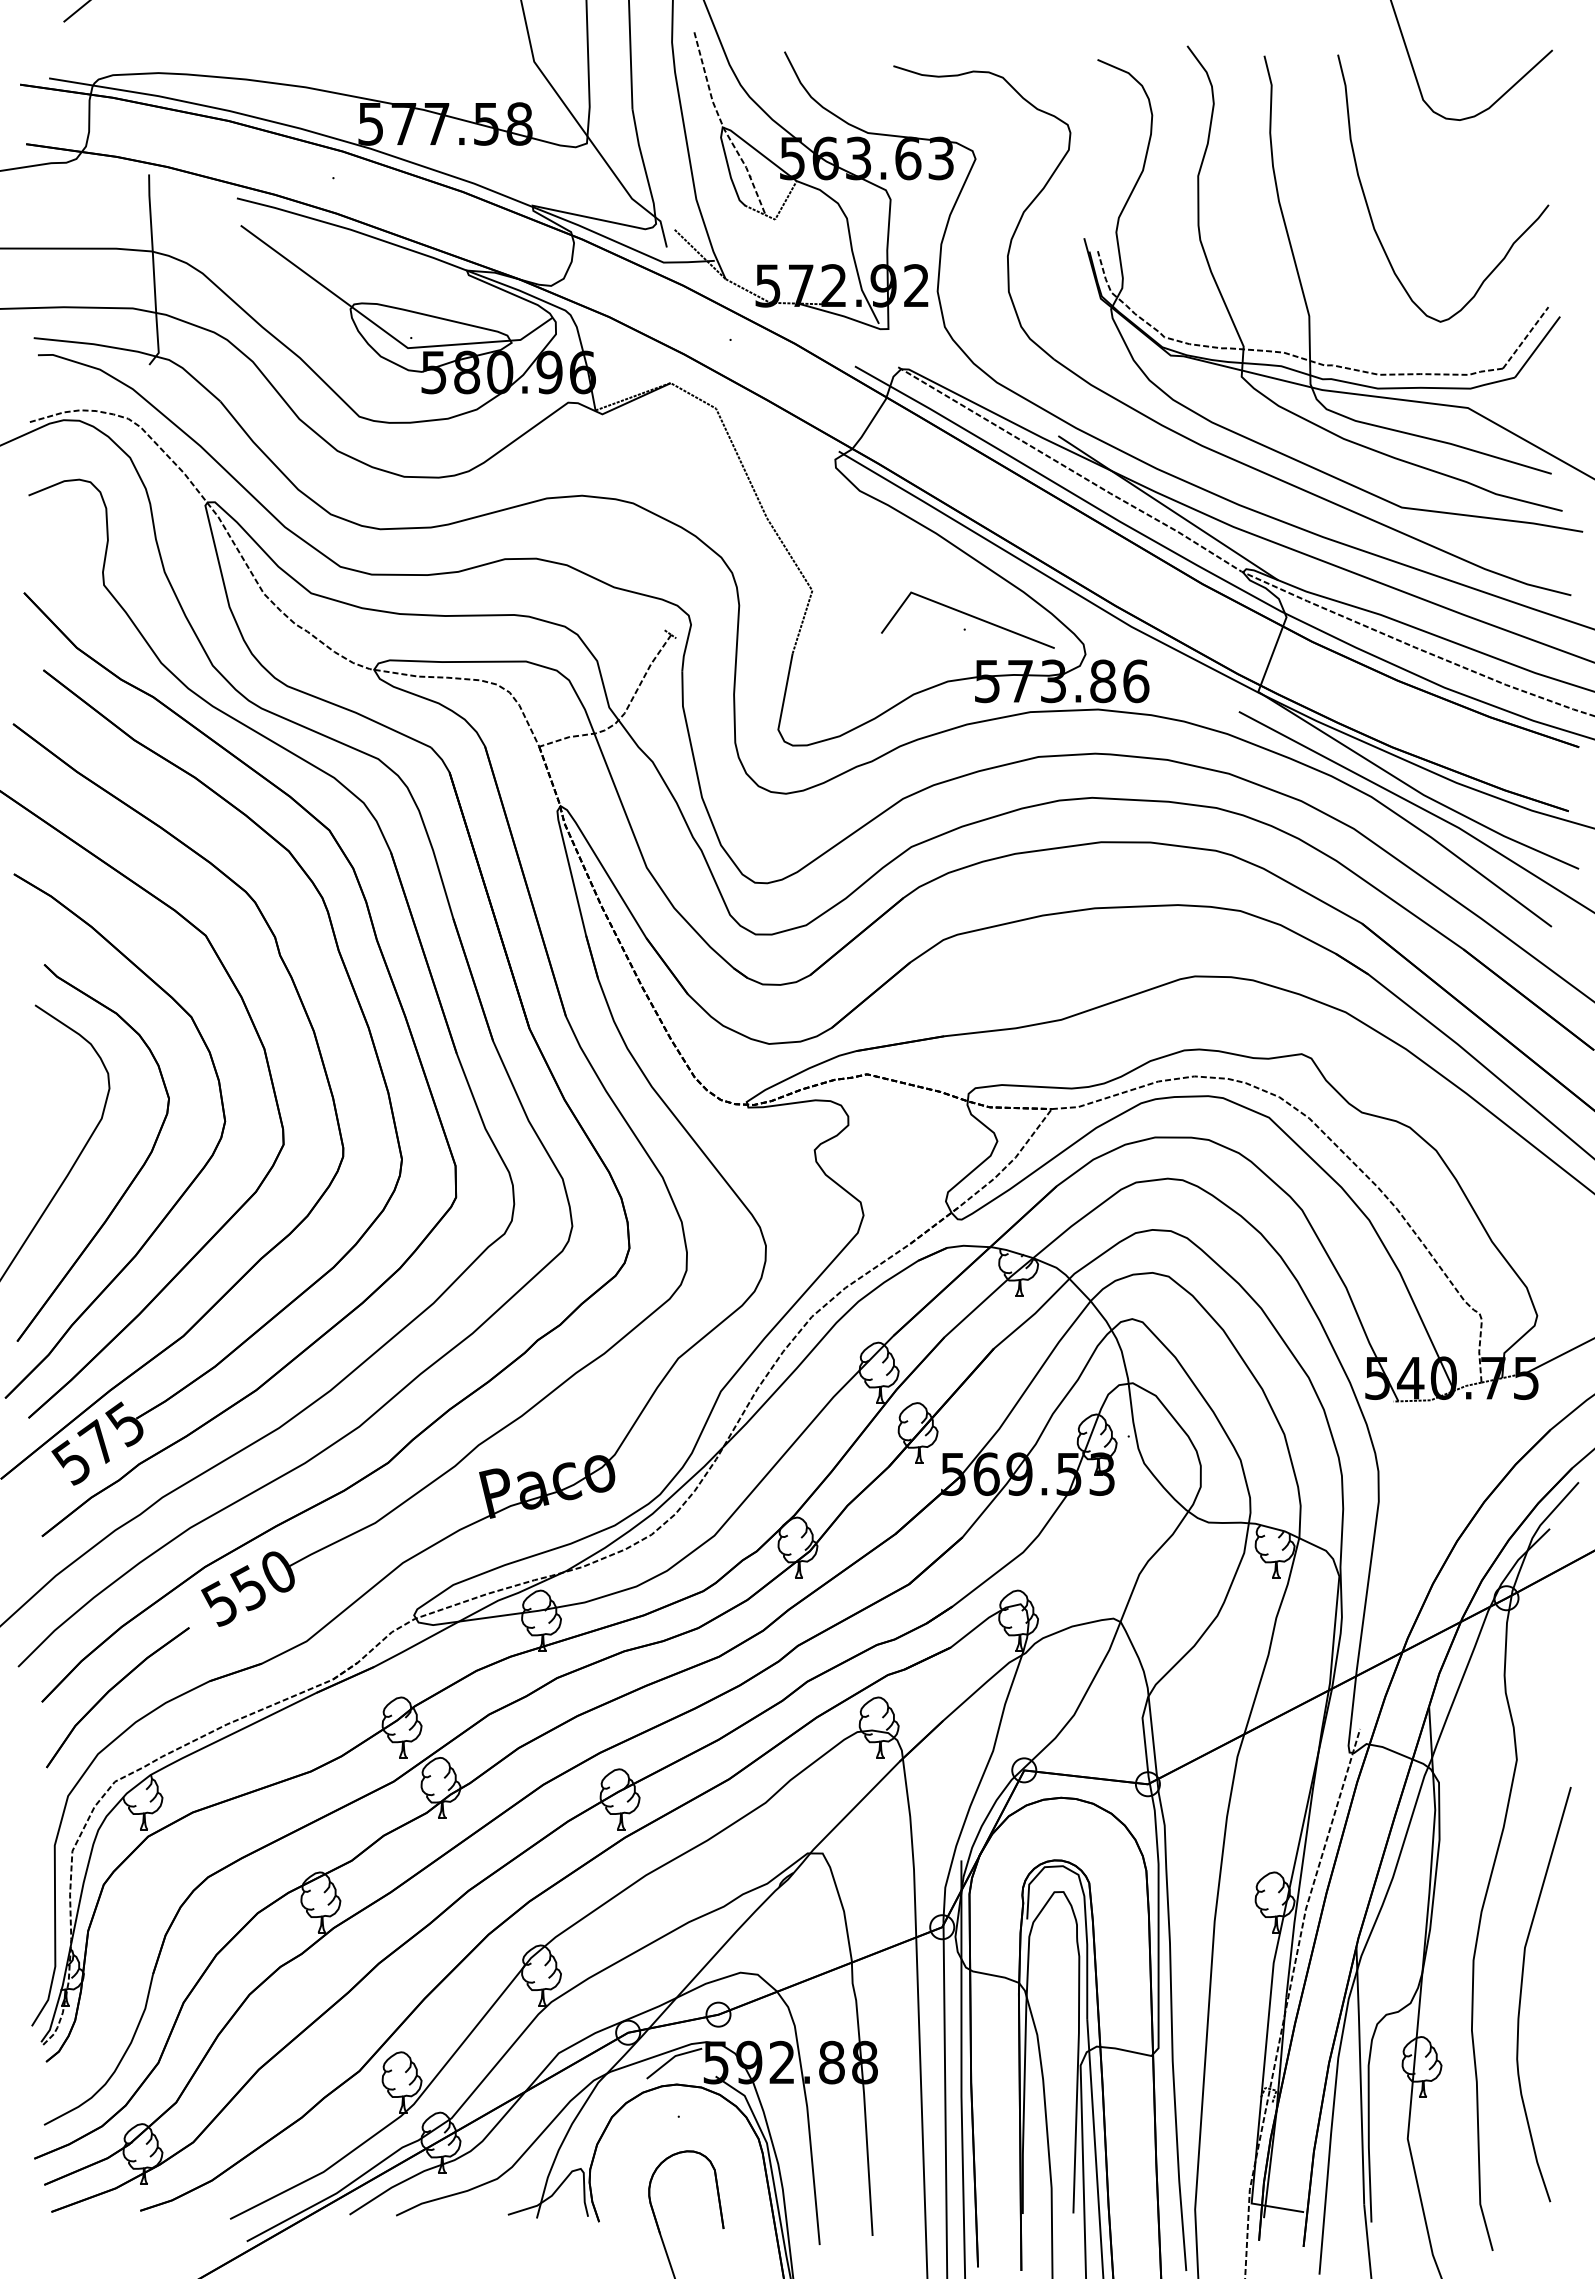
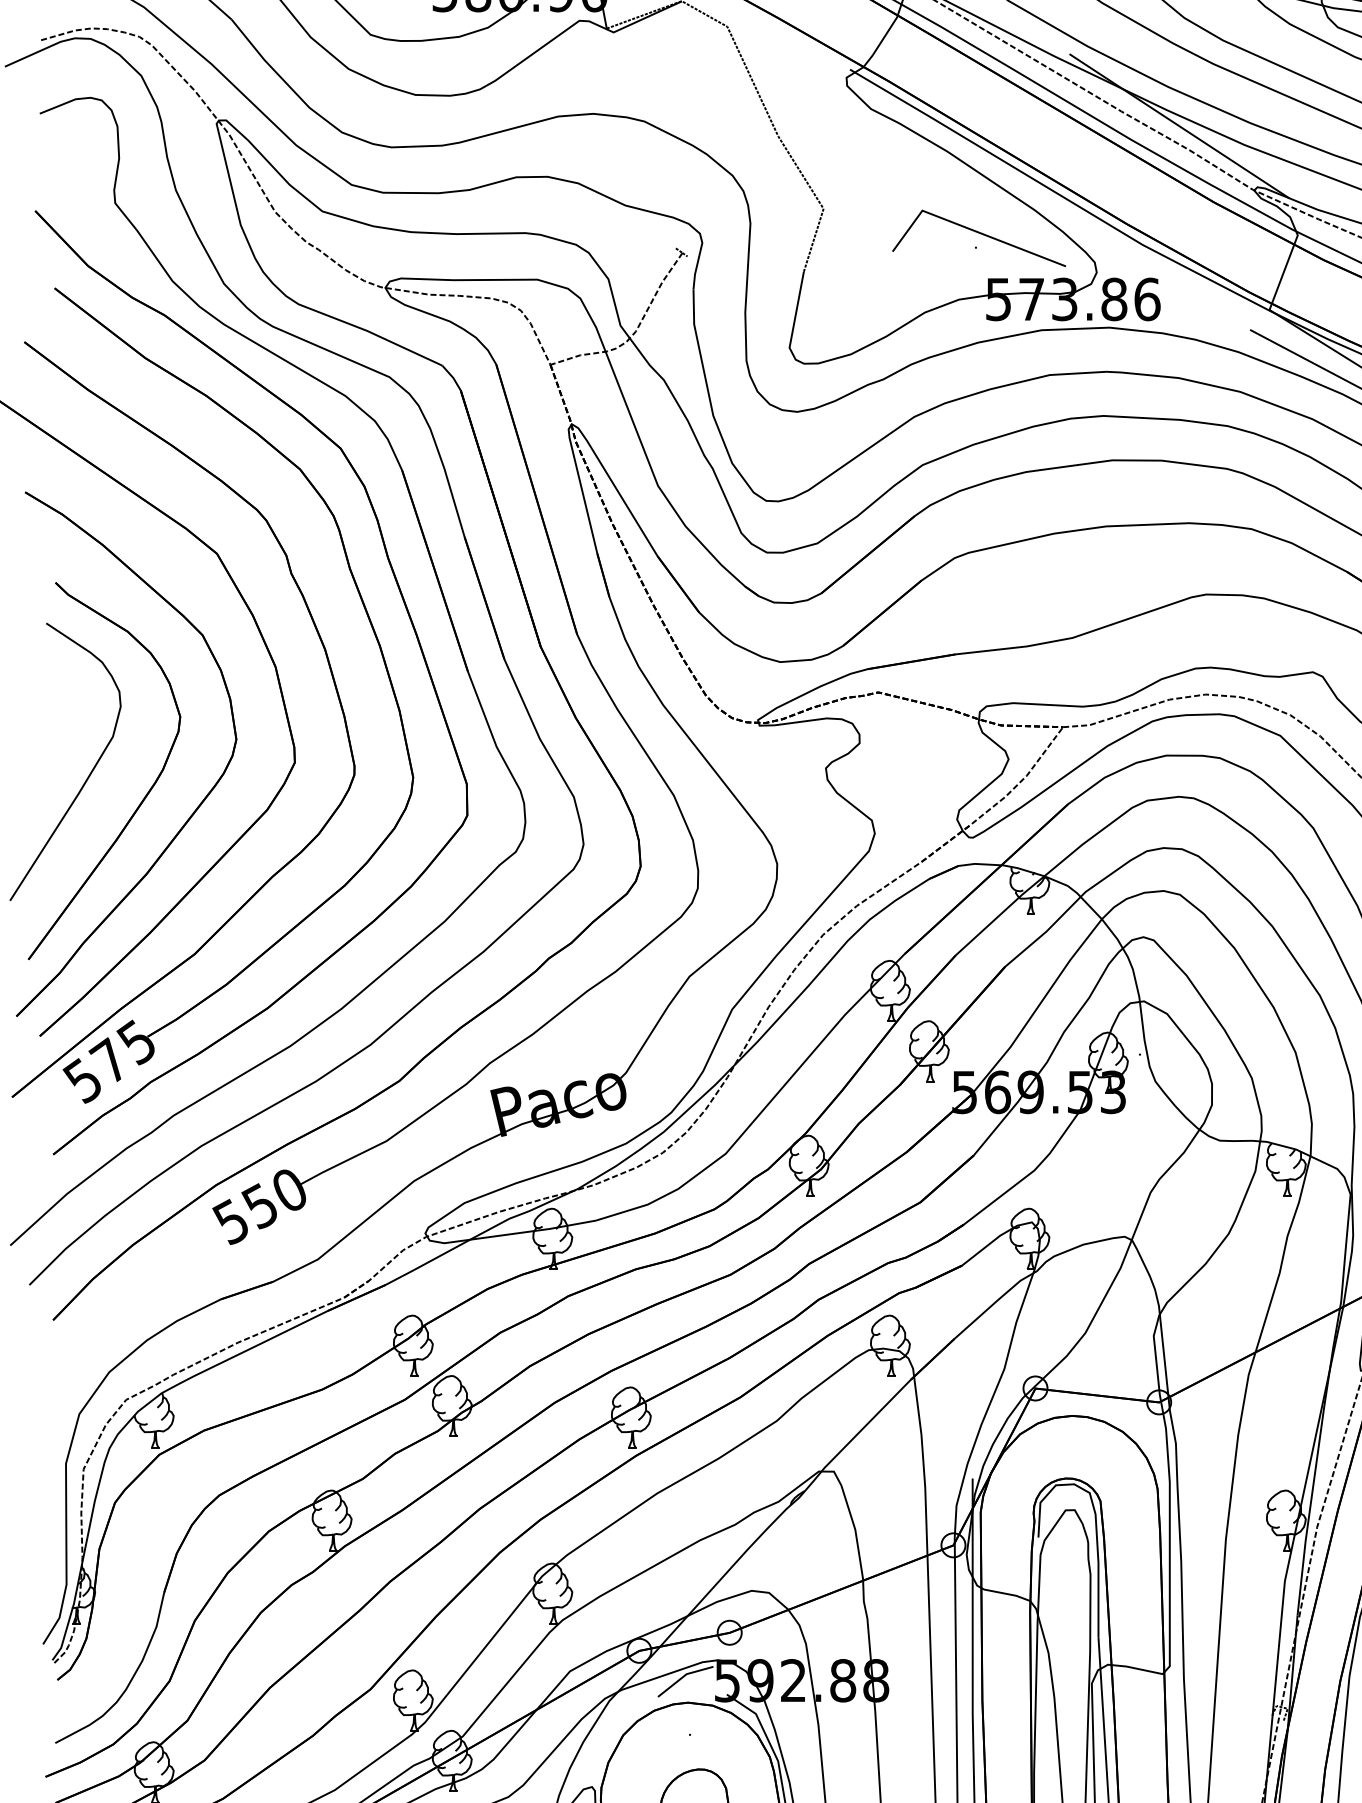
part: (111, 1690) -> (122, 1308), removed

